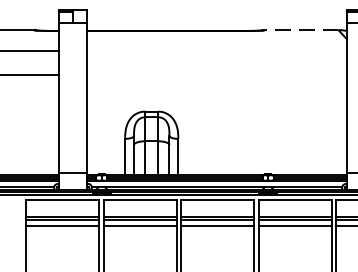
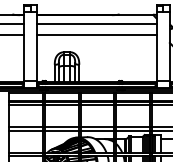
line: (302, 29) -> (136, 14), dashed -> solid
line: (217, 51) -> (97, 24), added
line: (217, 75) -> (97, 35), added

